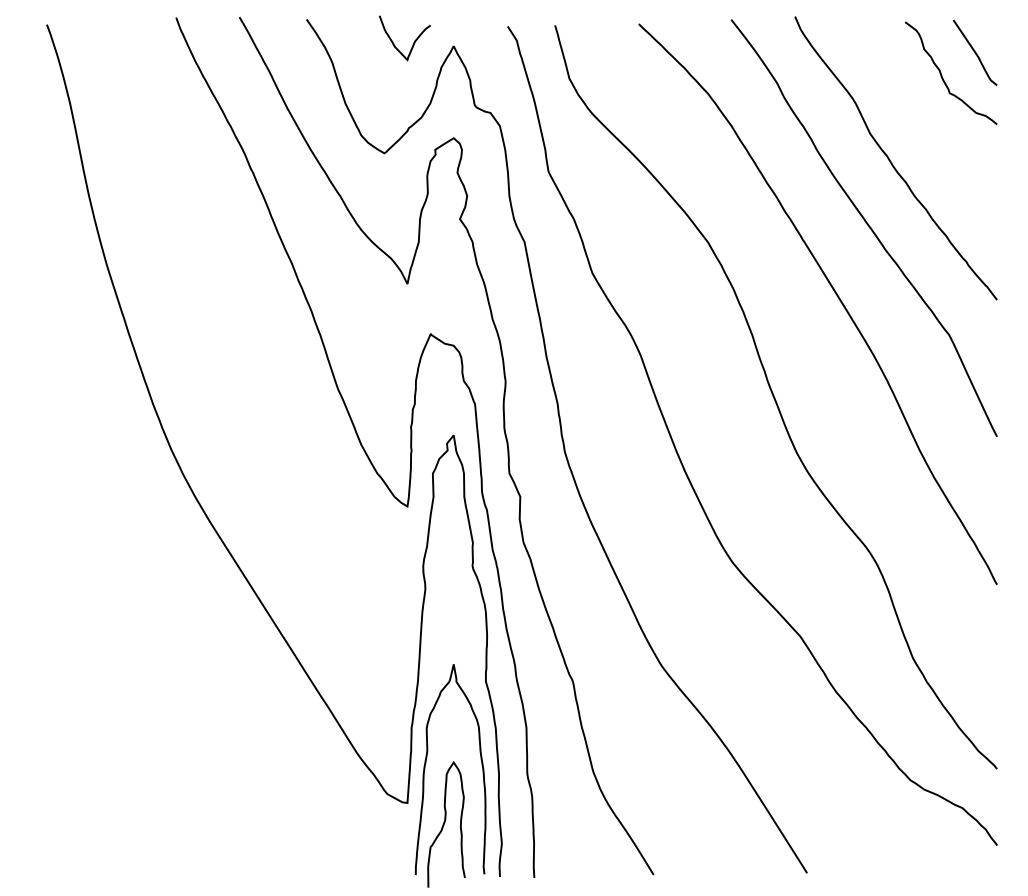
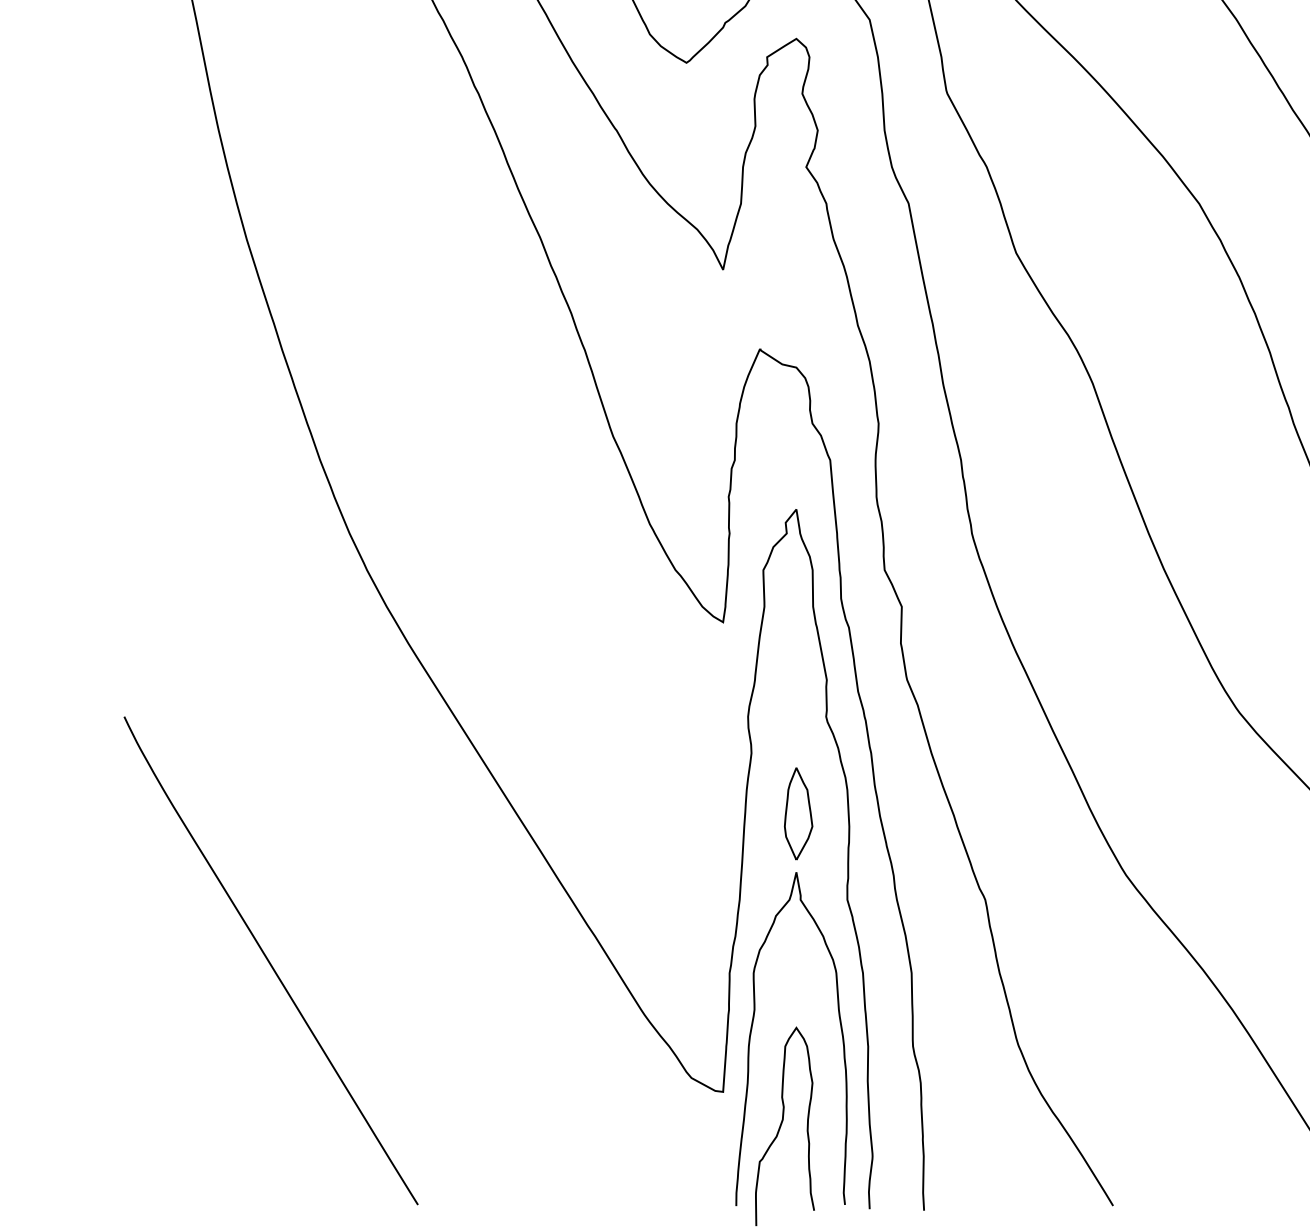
part: (454, 627) -> (797, 813), added
curve: (121, 720) -> (270, 961), added

